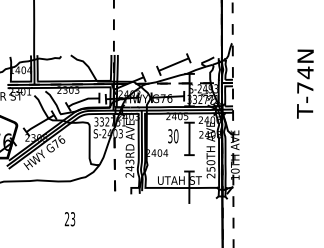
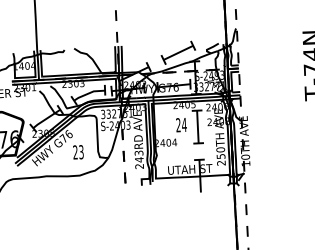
text: (173, 136) -> (181, 125), 30 -> 24
text: (69, 219) -> (77, 152), moved

